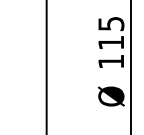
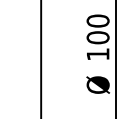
text: (110, 33) -> (97, 29), 115 -> 100

